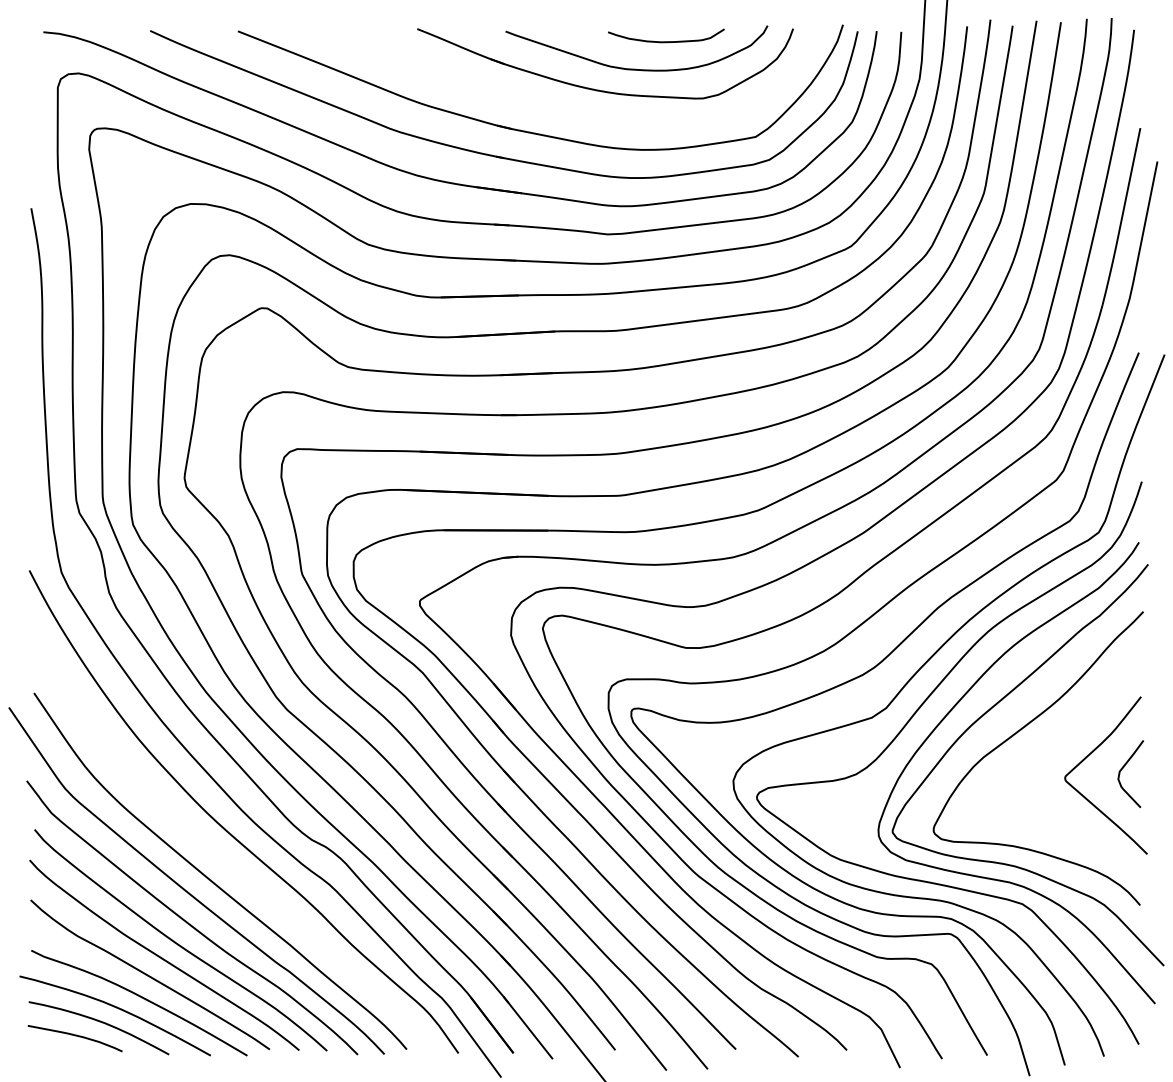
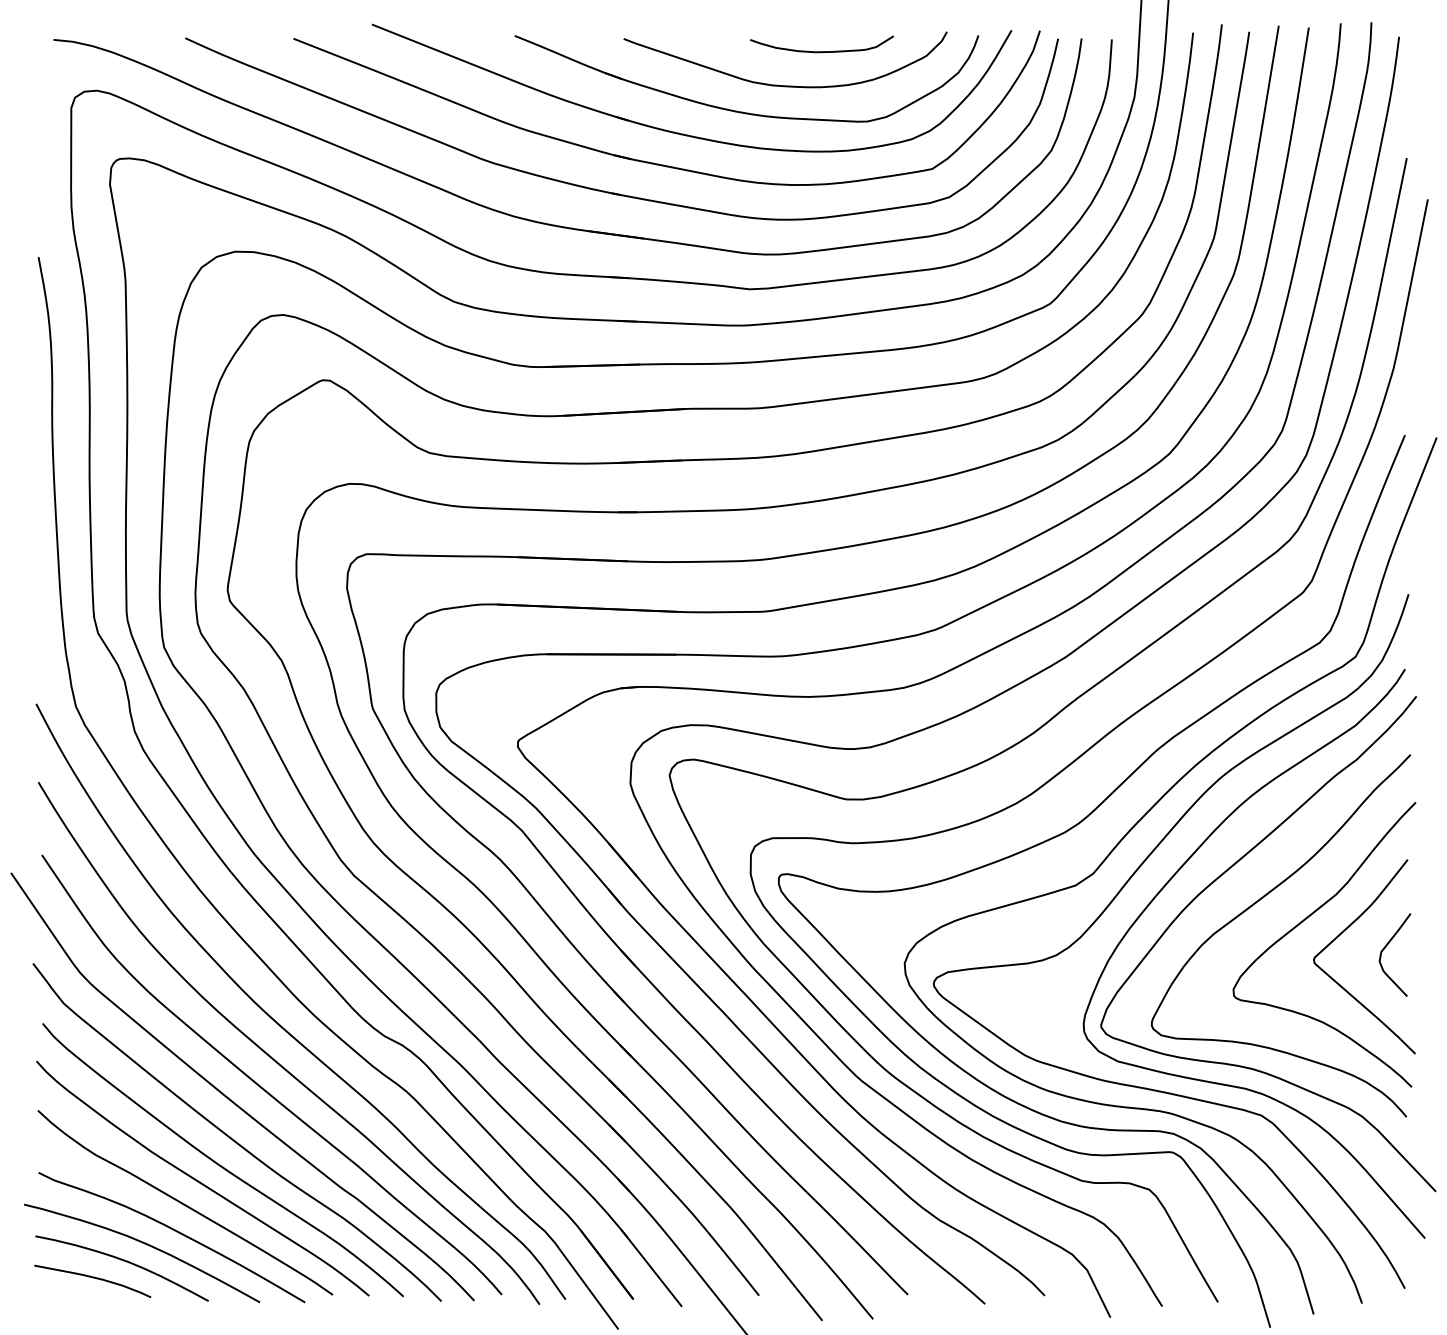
part: (550, 107) -> (679, 132), added
curve: (1057, 746) -> (1304, 921), added
curve: (223, 858) -> (275, 1059), added

